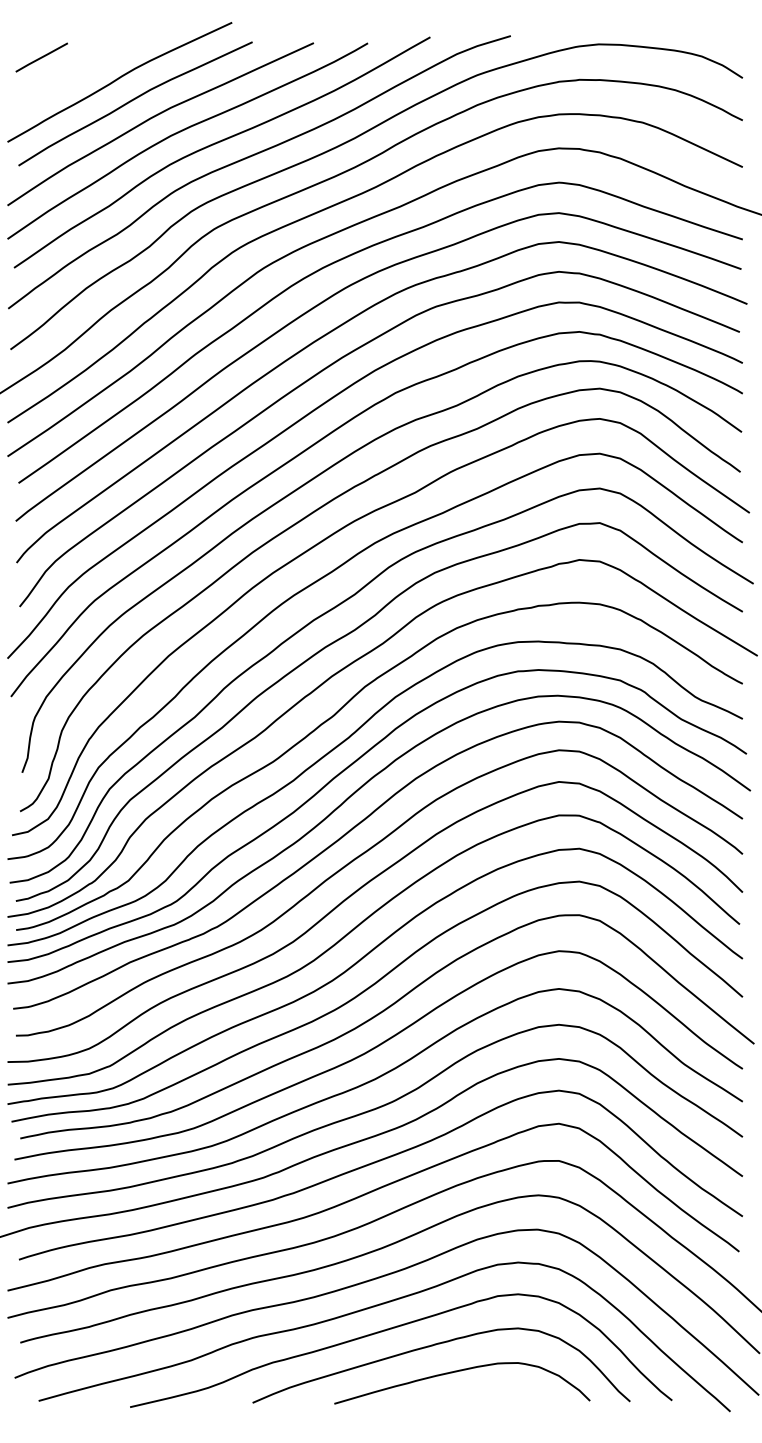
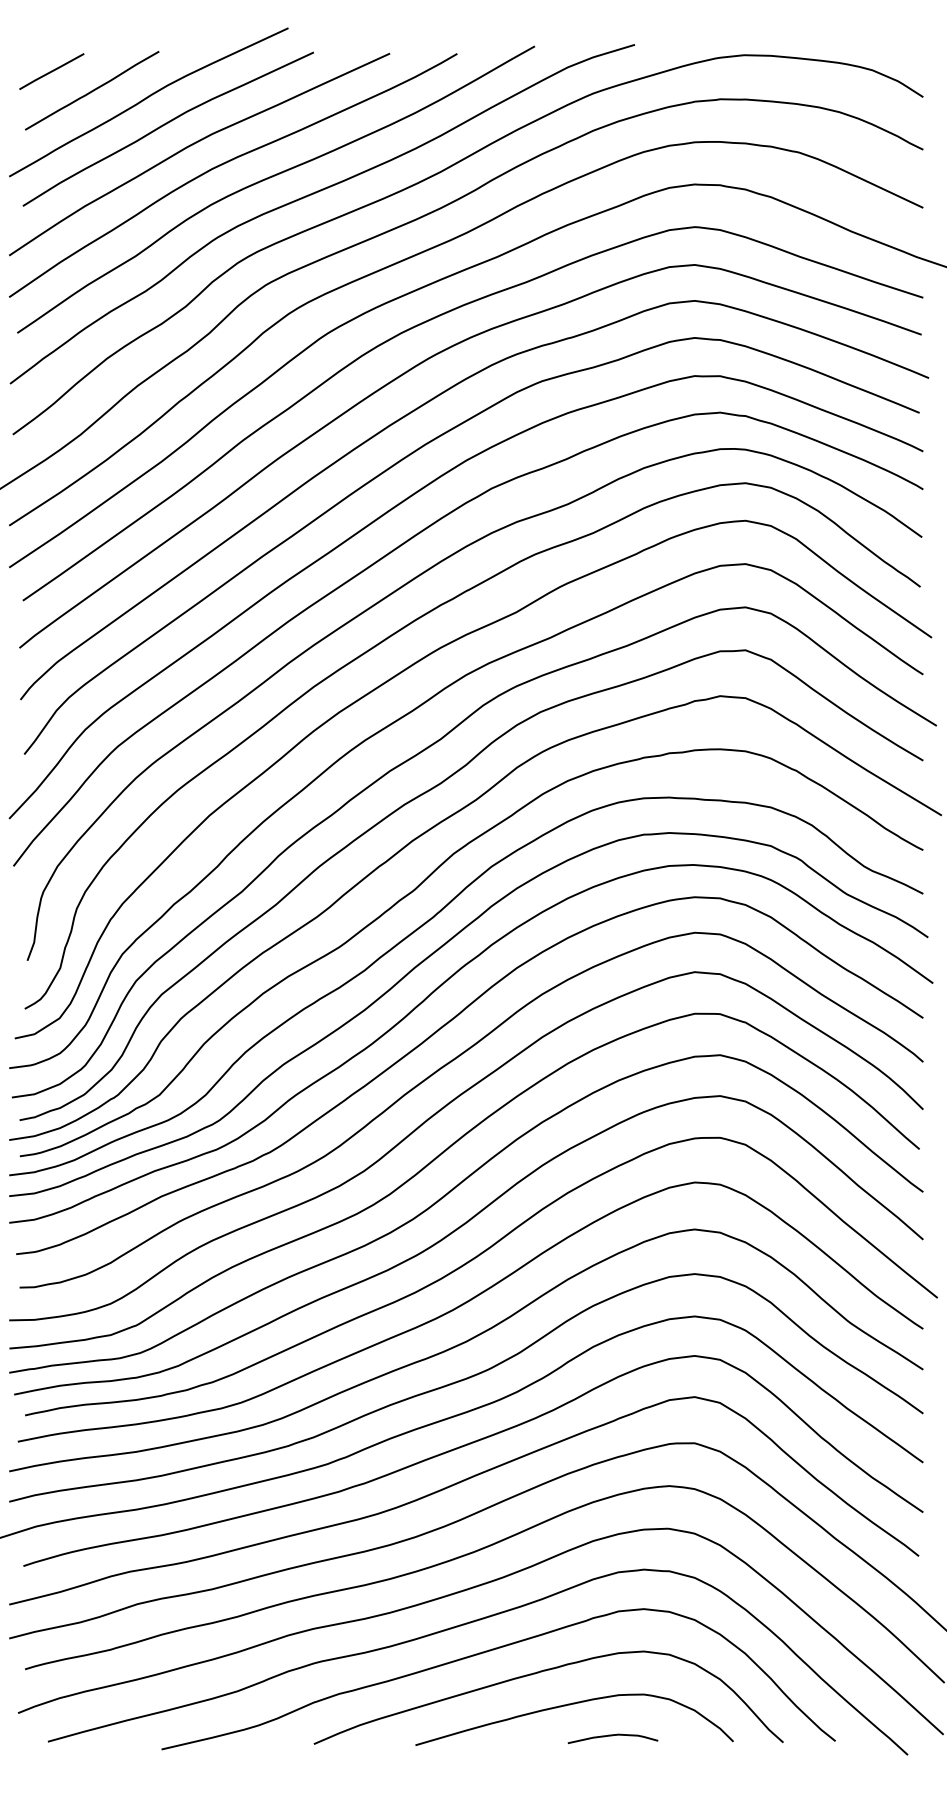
line: (74, 72) -> (92, 90), added
curve: (492, 1396) -> (612, 1736), added

